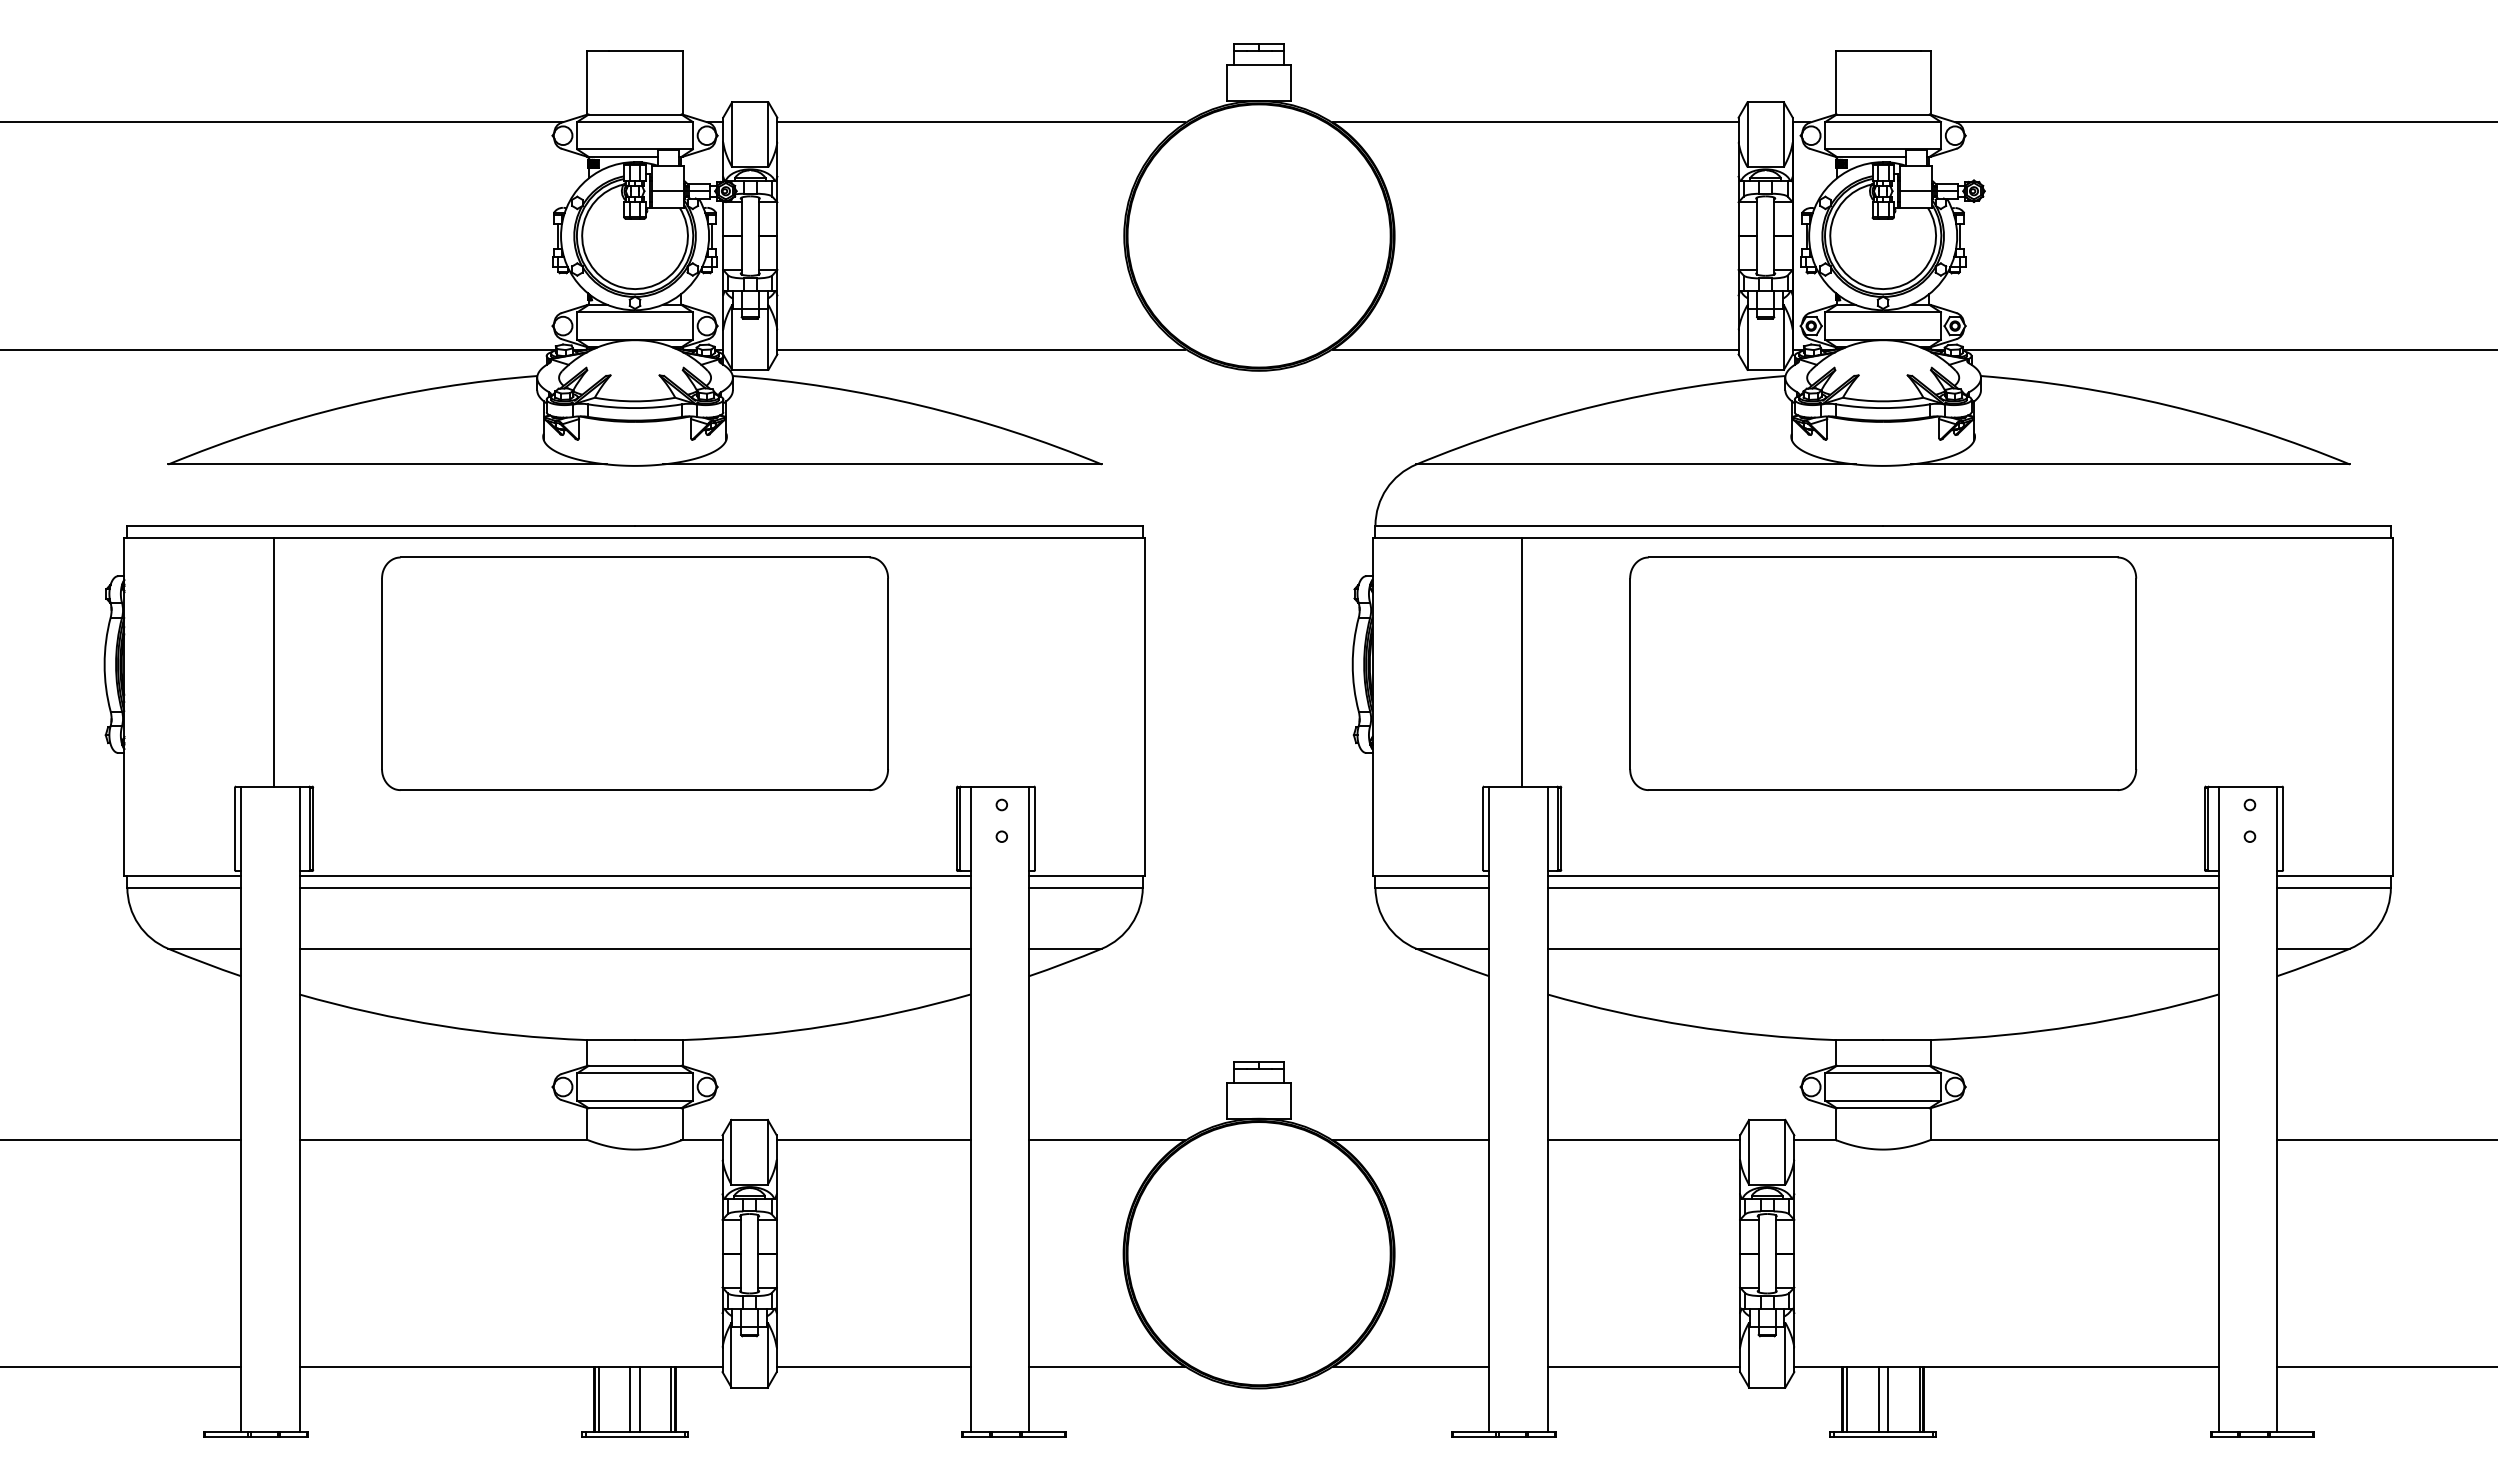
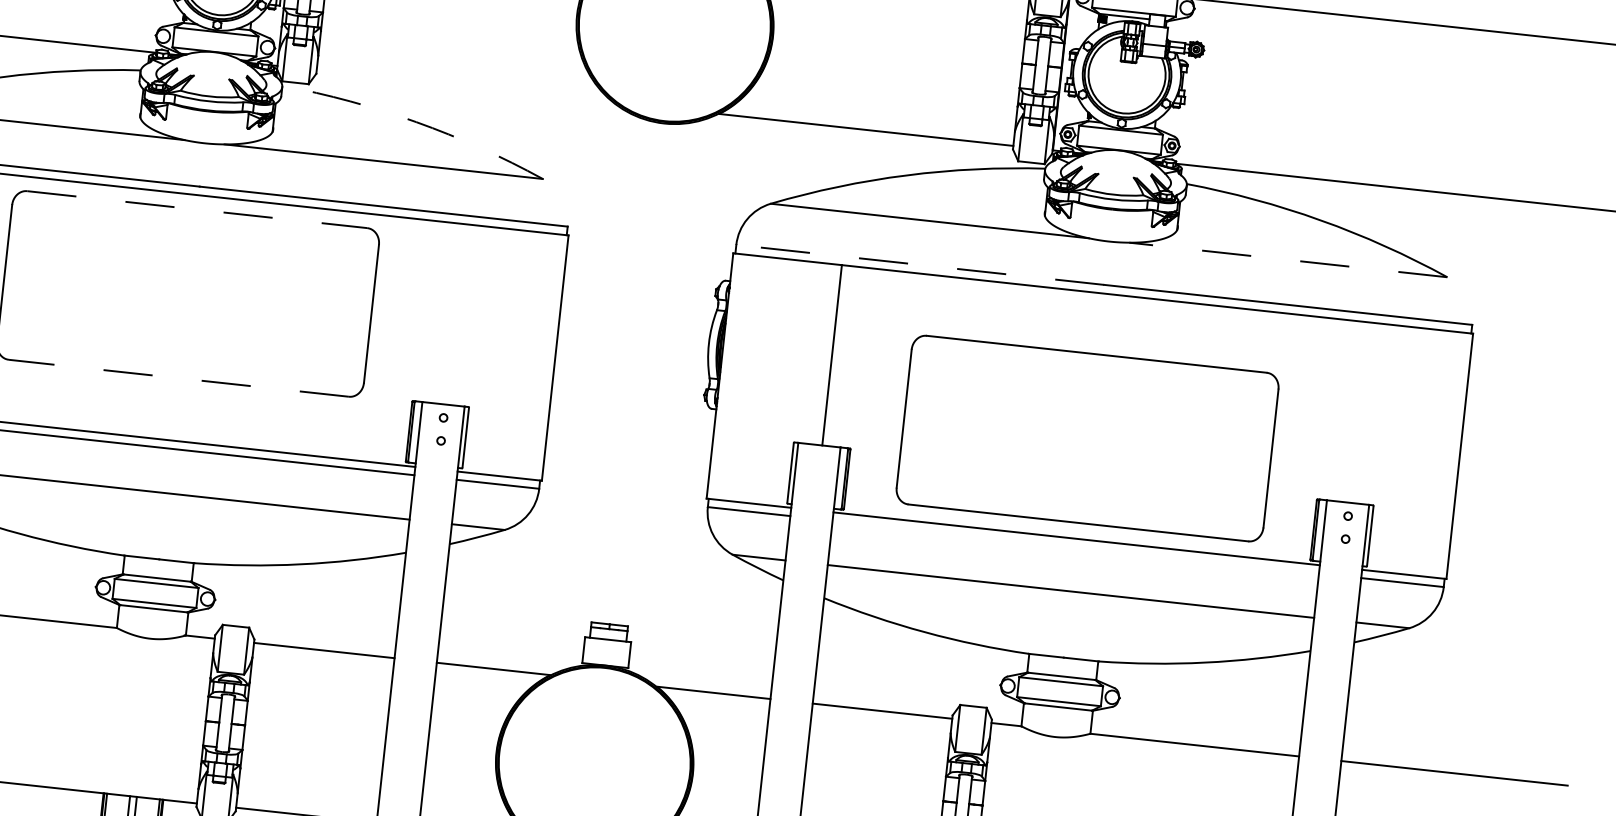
line: (981, 349) -> (464, 86), removed
arc: (920, 405) -> (416, 121), solid -> dashed
line: (2130, 464) -> (1288, 259), solid -> dashed
line: (1629, 525) -> (920, 264), solid -> dashed
line: (635, 557) -> (197, 209), solid -> dashed
part: (1883, 673) -> (1087, 438), moved
line: (634, 790) -> (178, 378), solid -> dashed
line: (1882, 887) -> (1075, 547), removed

